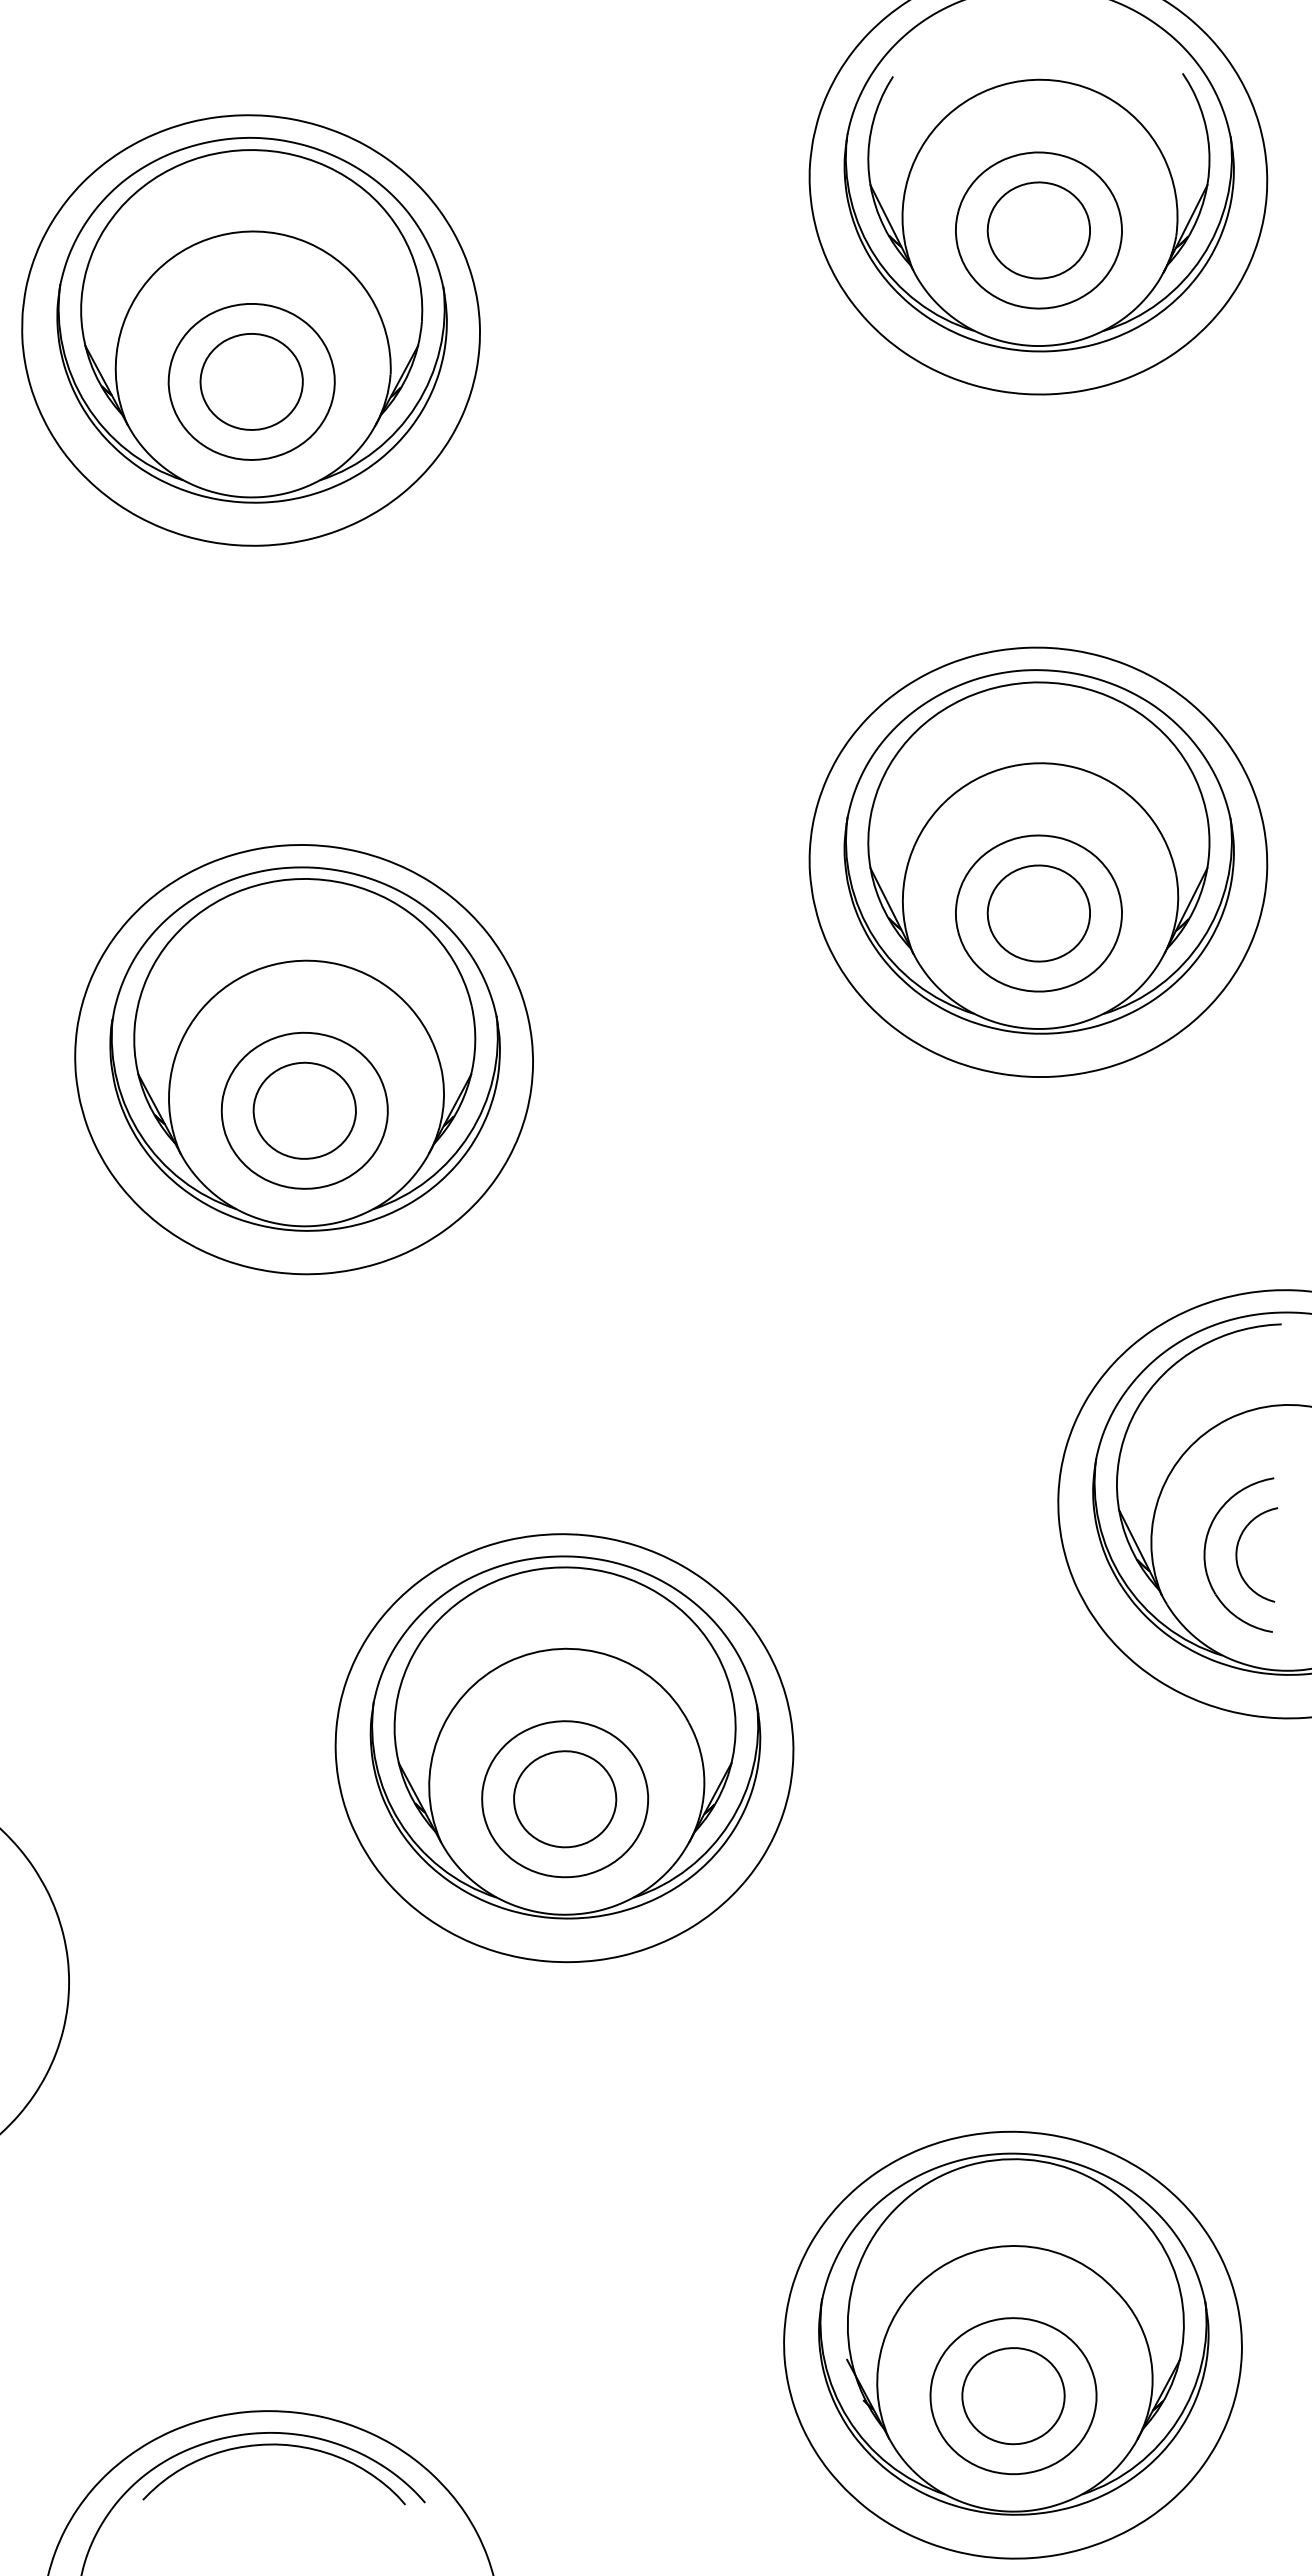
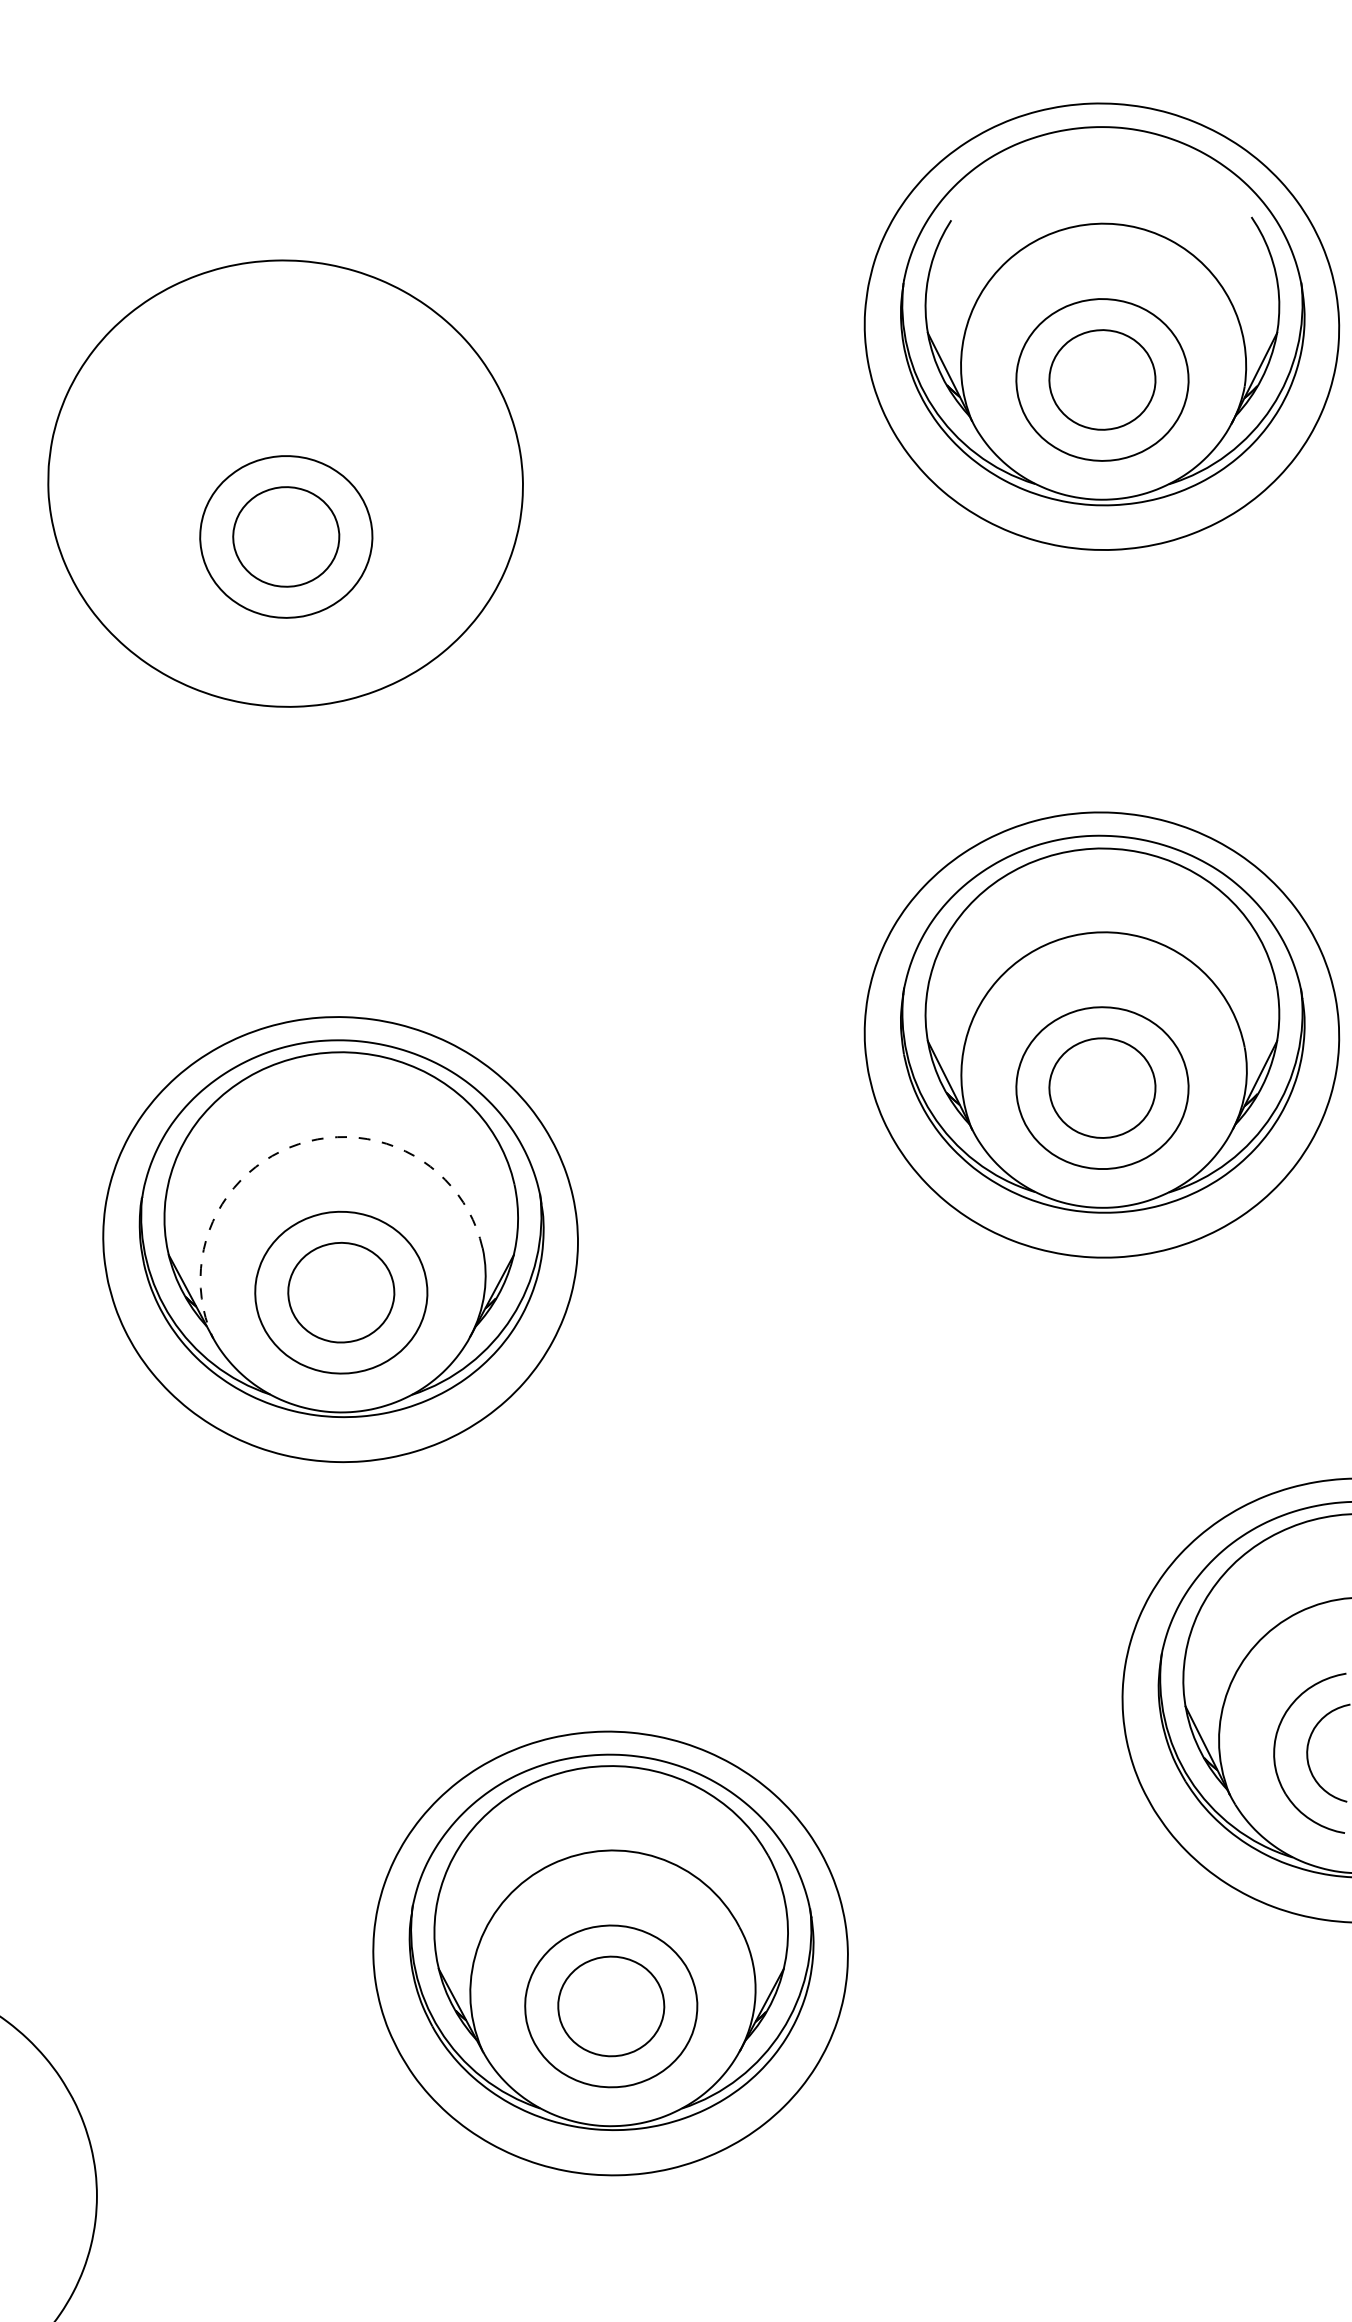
part: (251, 320) -> (286, 473), removed
arc: (263, 967) -> (298, 1144), solid -> dashed

